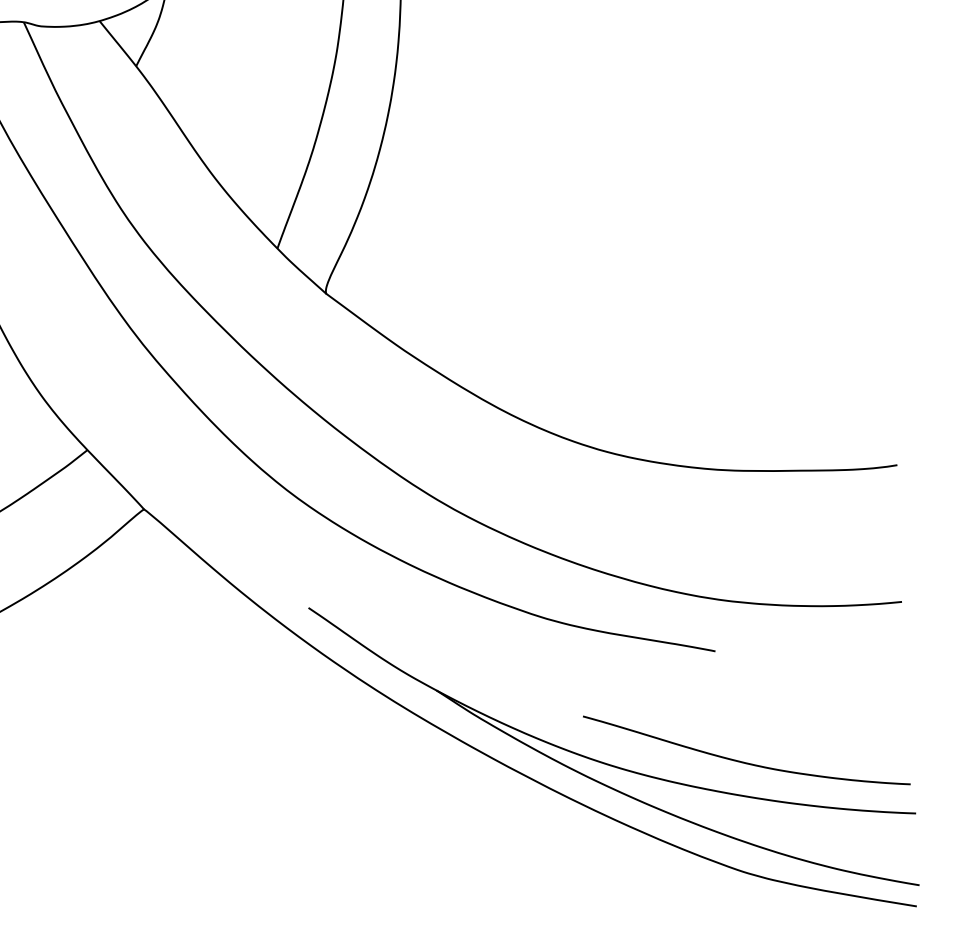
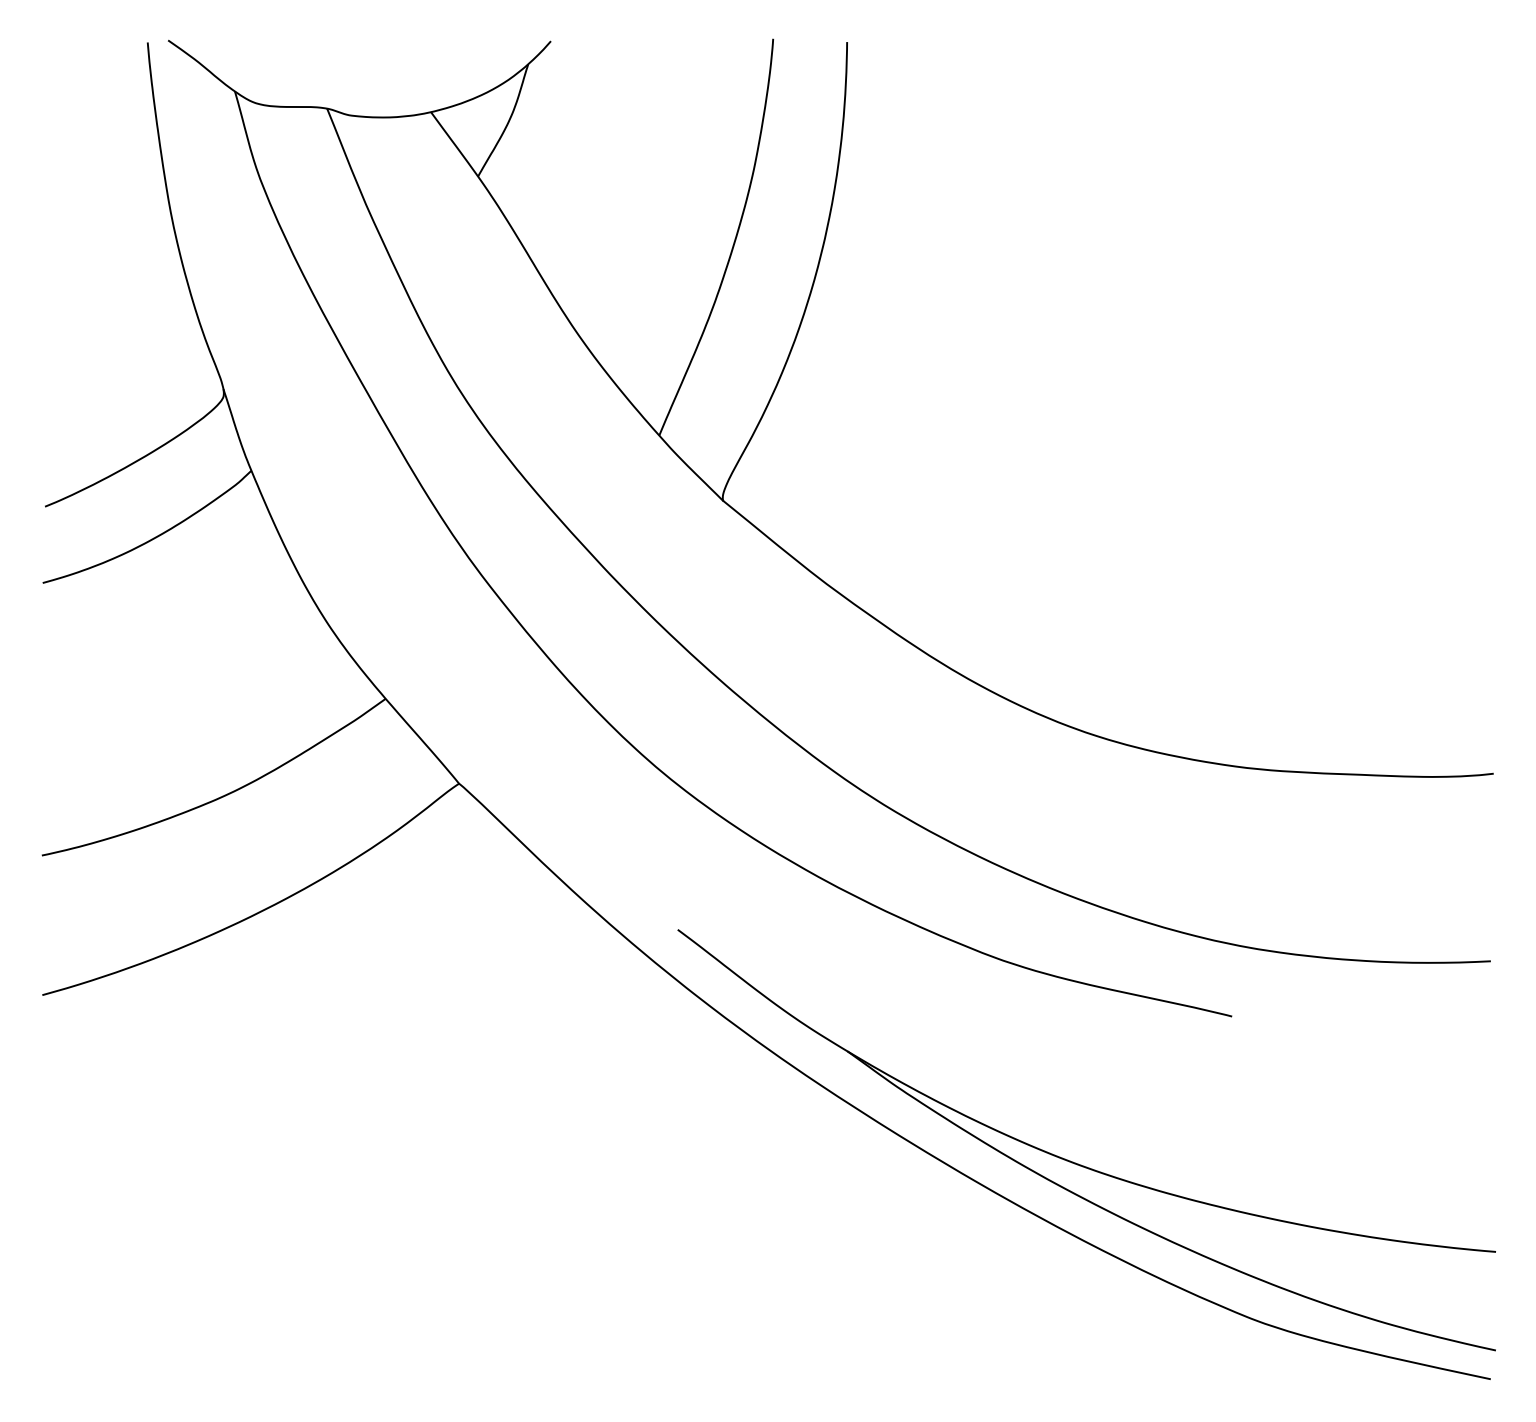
curve: (743, 761) -> (1263, 1169), removed

